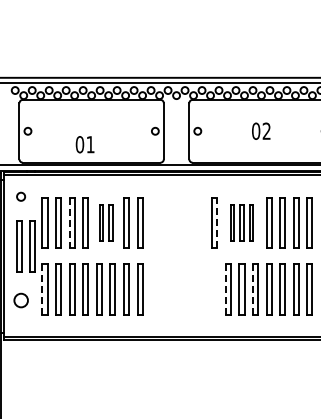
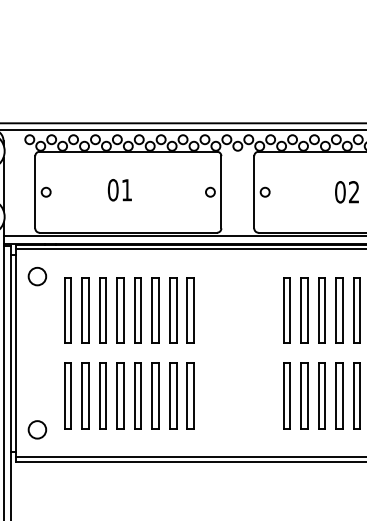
text: (84, 144) -> (119, 189), moved
circle: (20, 196) -> (36, 276), size x1.67
part: (105, 222) -> (146, 309), size x1.43
line: (217, 222) -> (290, 309), dashed -> solid
part: (241, 222) -> (321, 309), size x1.43
line: (69, 223) -> (99, 311), dashed -> solid
part: (25, 246) -> (43, 340), removed
line: (42, 289) -> (64, 396), dashed -> solid
part: (214, 289) -> (286, 396), added
line: (225, 289) -> (300, 396), dashed -> solid
line: (253, 289) -> (337, 396), dashed -> solid
circle: (20, 300) -> (36, 429), moved

